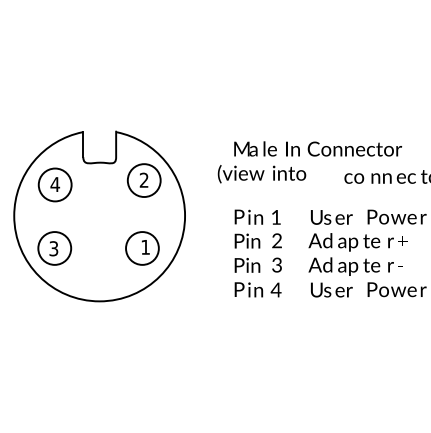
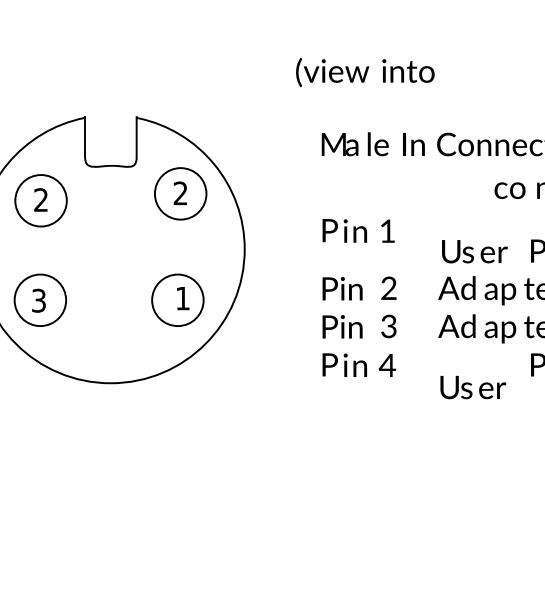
text: (261, 174) -> (364, 73), moved
text: (55, 184) -> (41, 200), 4 -> 2
text: (257, 216) -> (358, 229), moved
text: (331, 289) -> (472, 386), moved

